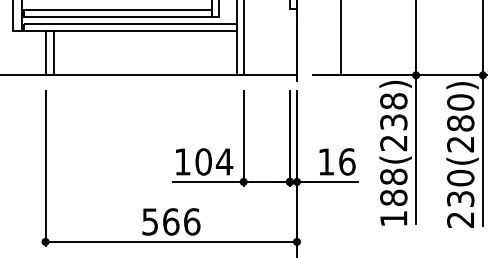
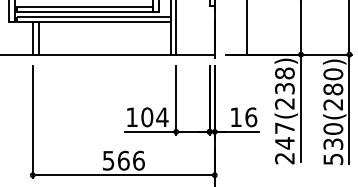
text: (393, 198) -> (284, 143), 188(238) -> 247(238)
text: (460, 220) -> (333, 159), 230(280) -> 530(280)

